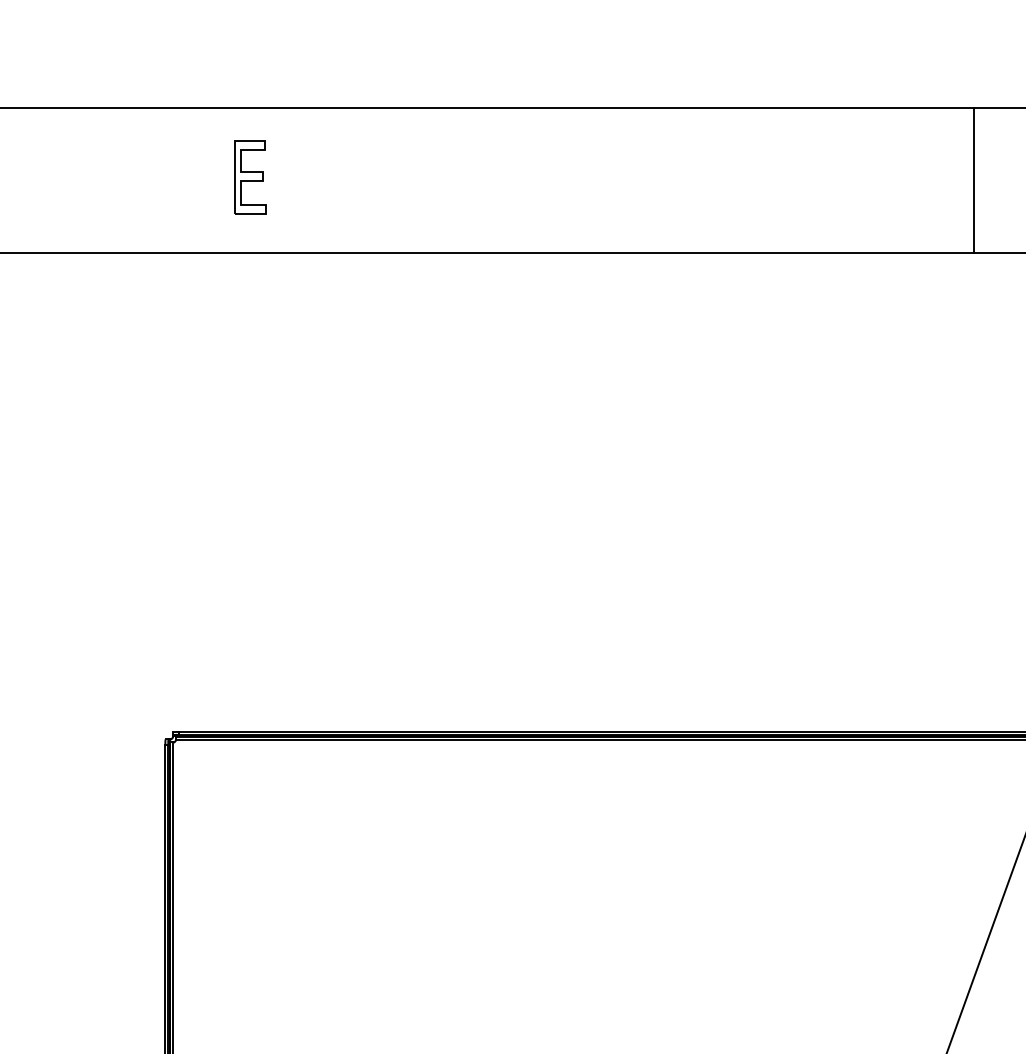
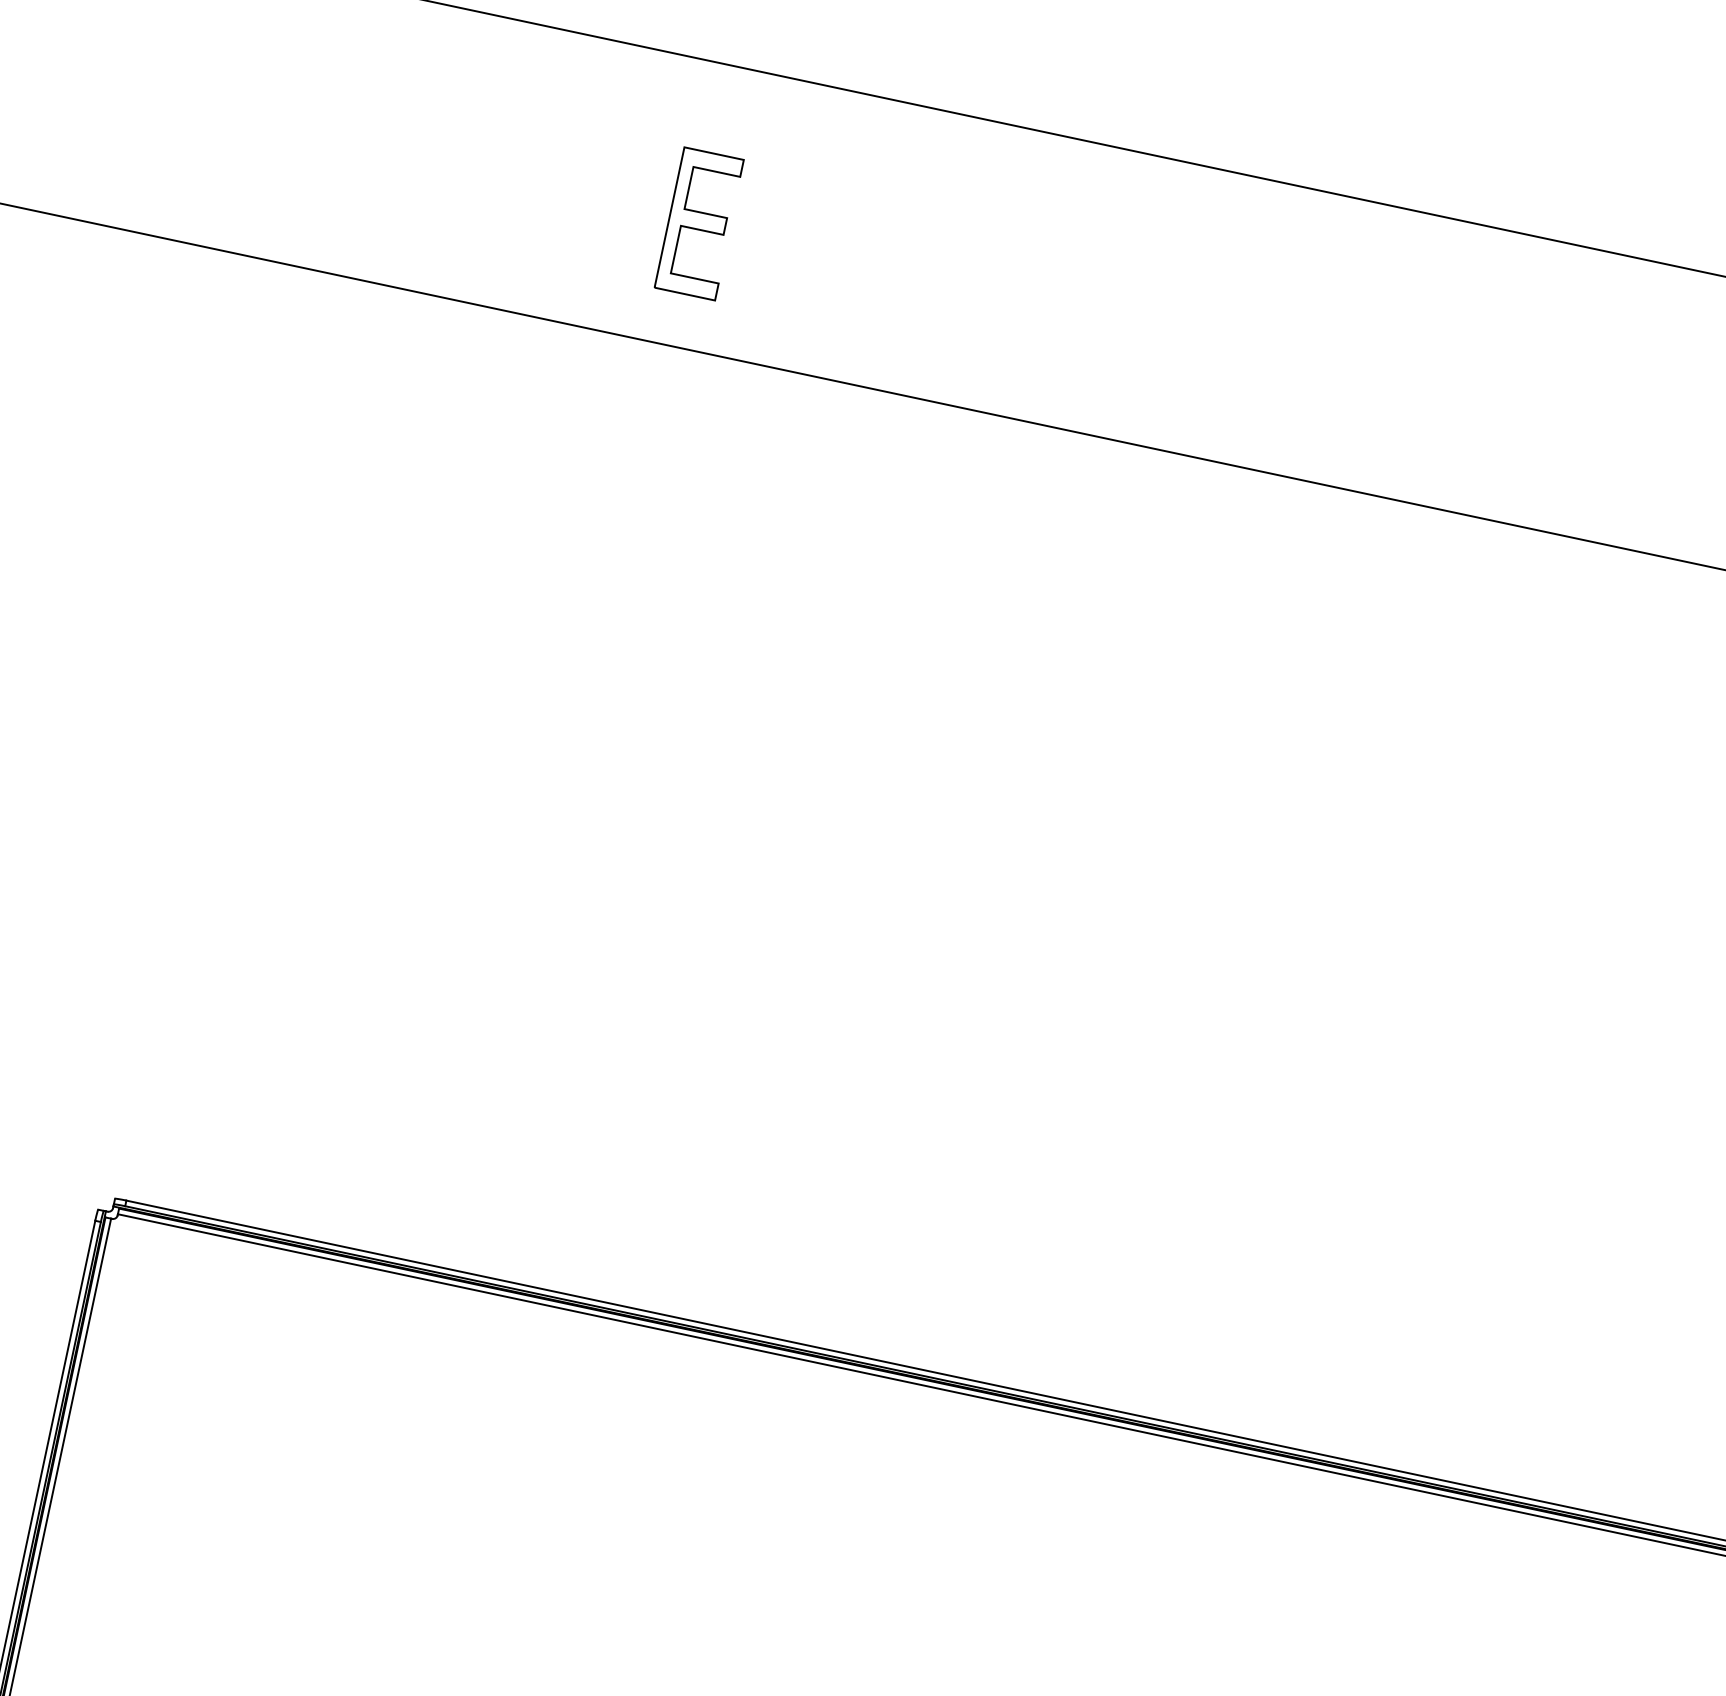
part: (250, 177) -> (700, 223), moved

